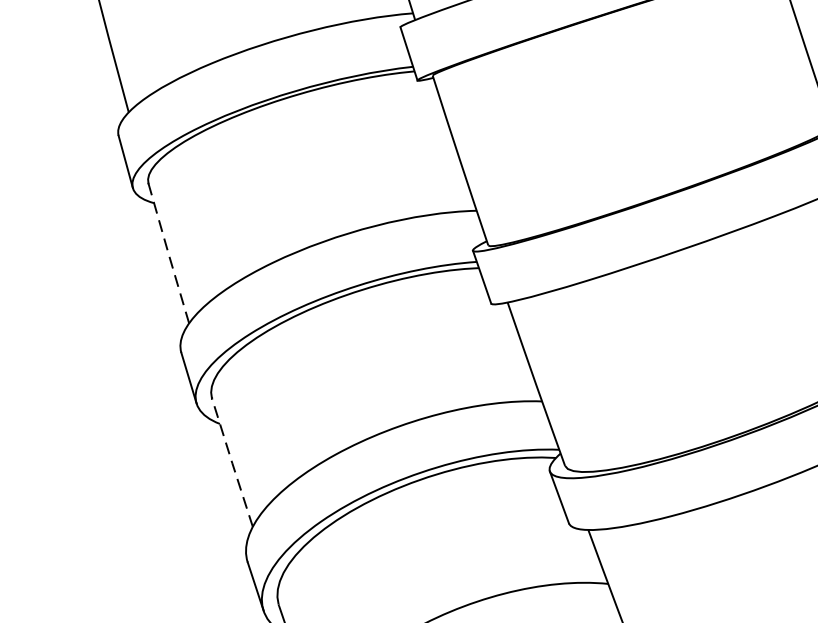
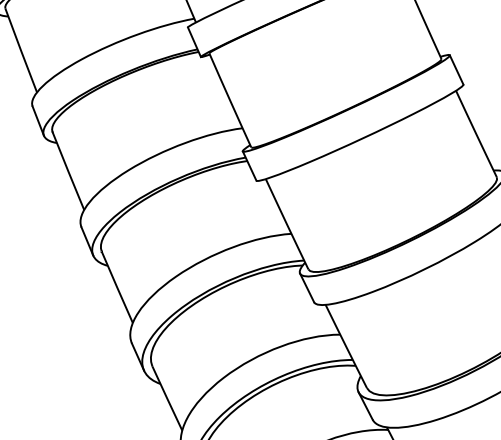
line: (168, 254) -> (68, 171), dashed -> solid
line: (232, 462) -> (117, 287), dashed -> solid

